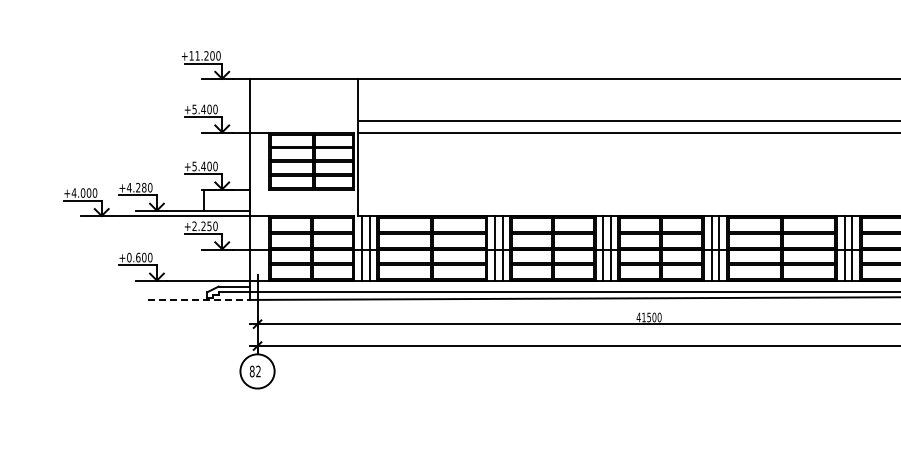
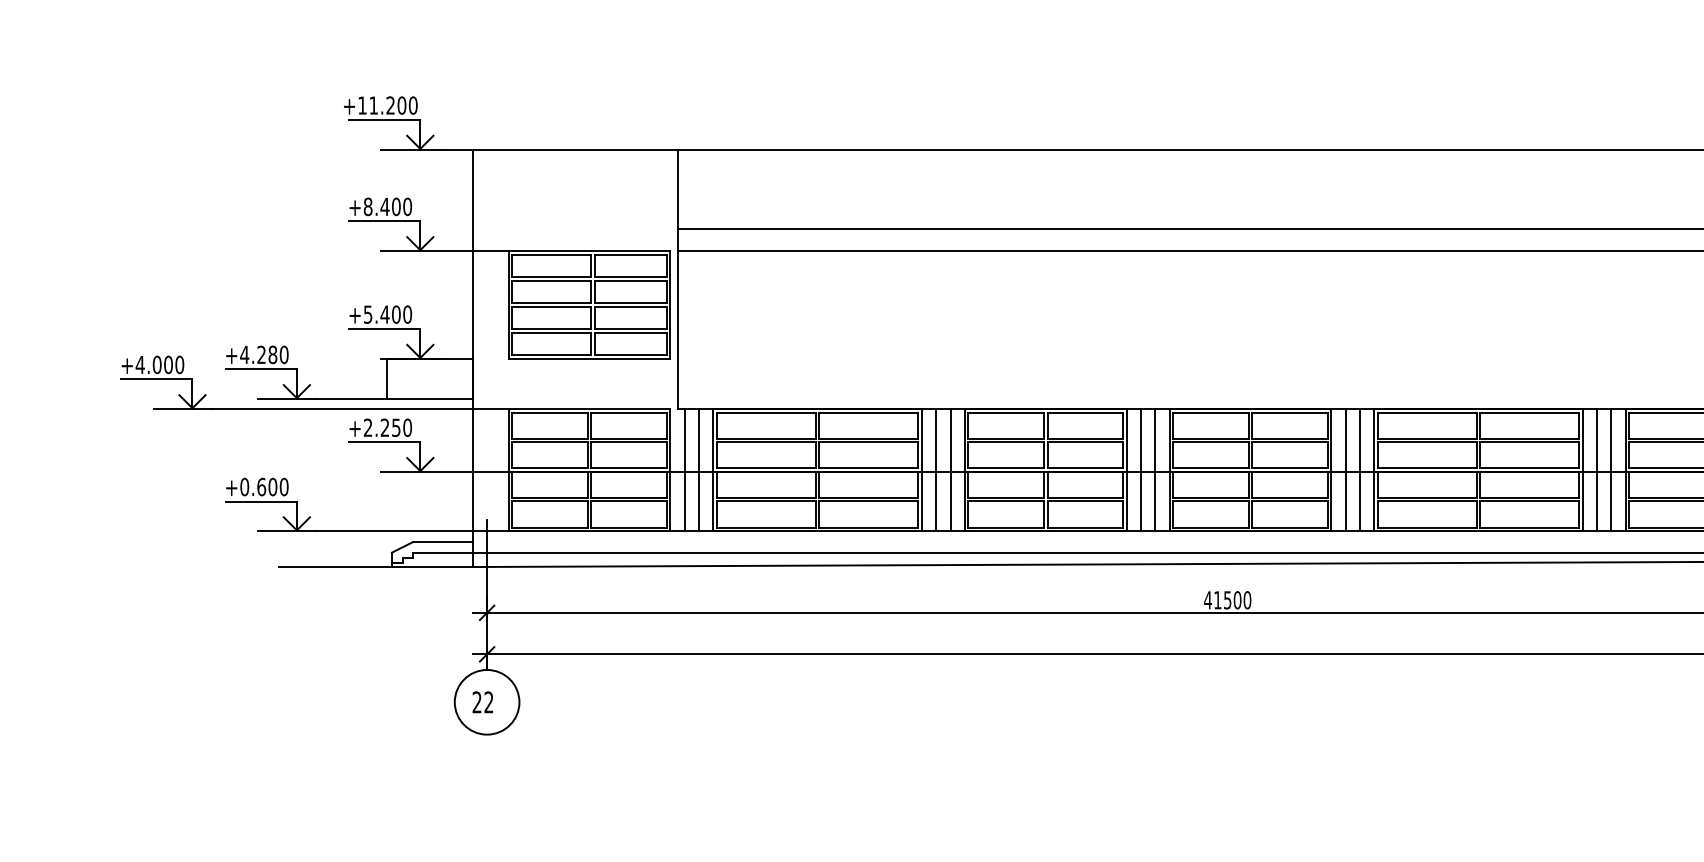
text: (194, 109) -> (367, 206), +5.400 -> +8.400
line: (199, 299) -> (377, 566), dashed -> solid
text: (251, 371) -> (475, 702), 82 -> 22

